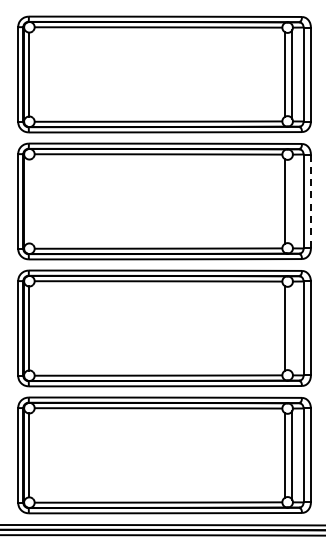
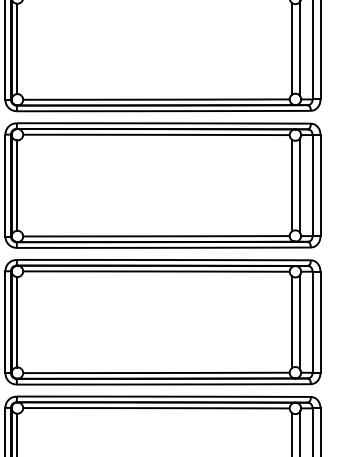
line: (29, 201) -> (17, 185), added
line: (292, 201) -> (300, 185), added
line: (310, 201) -> (320, 185), dashed -> solid
line: (292, 328) -> (300, 322), added

